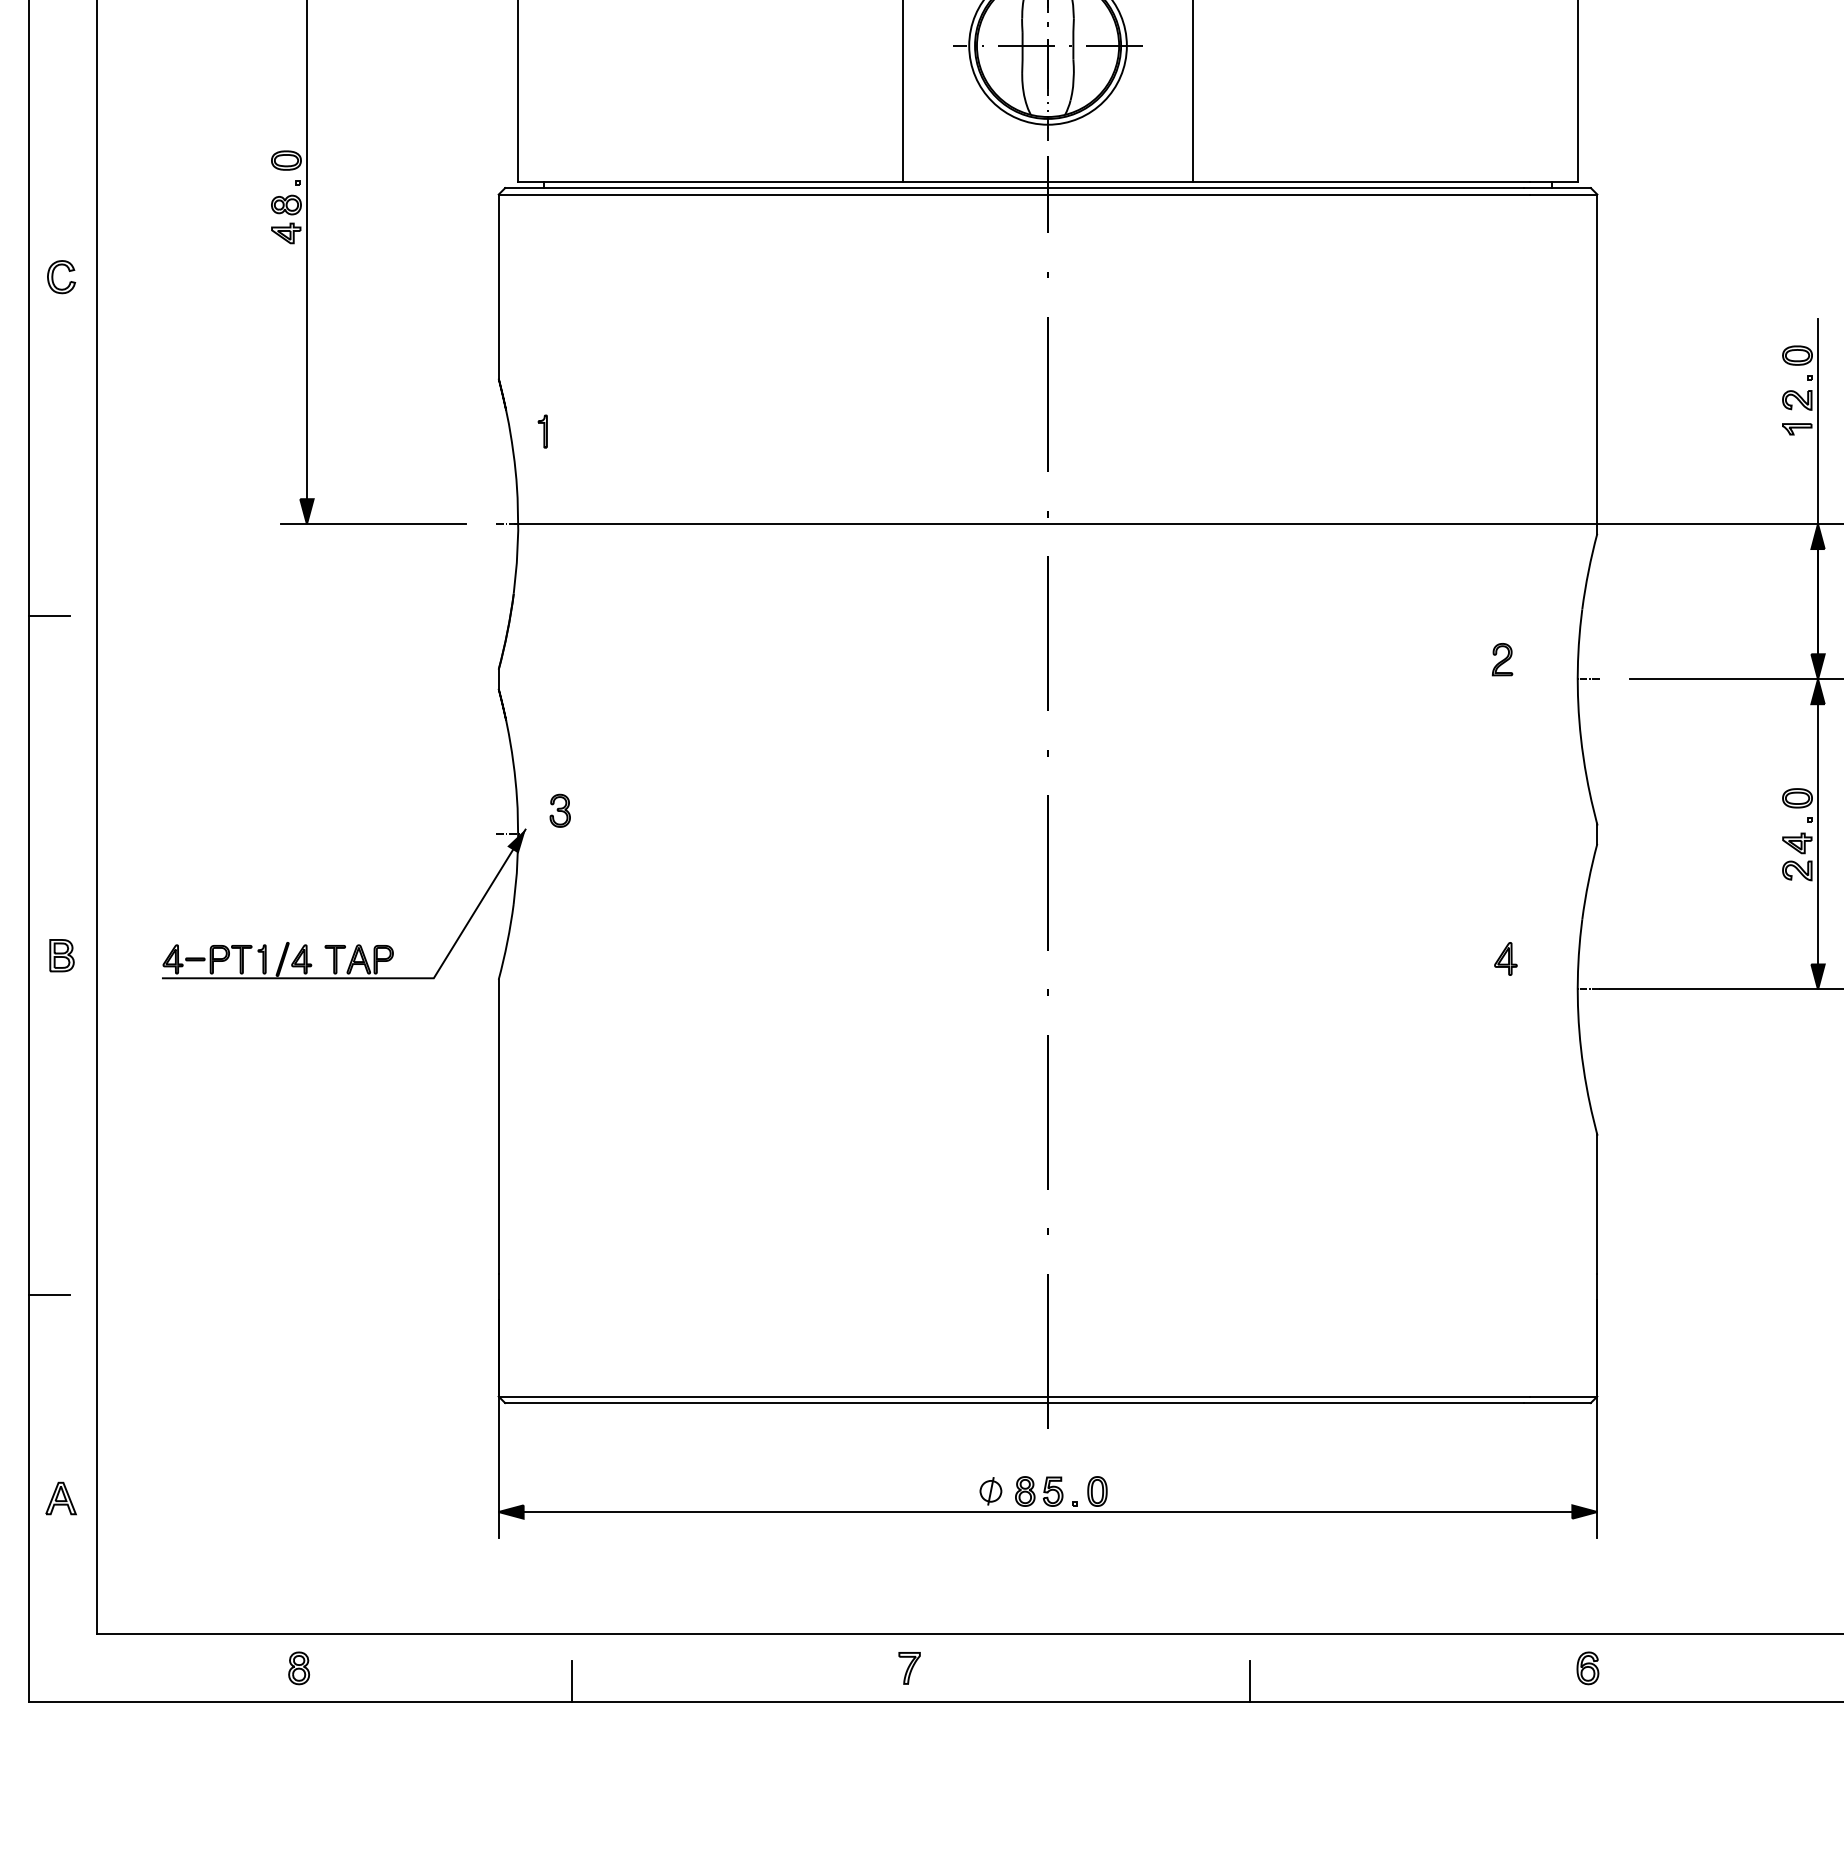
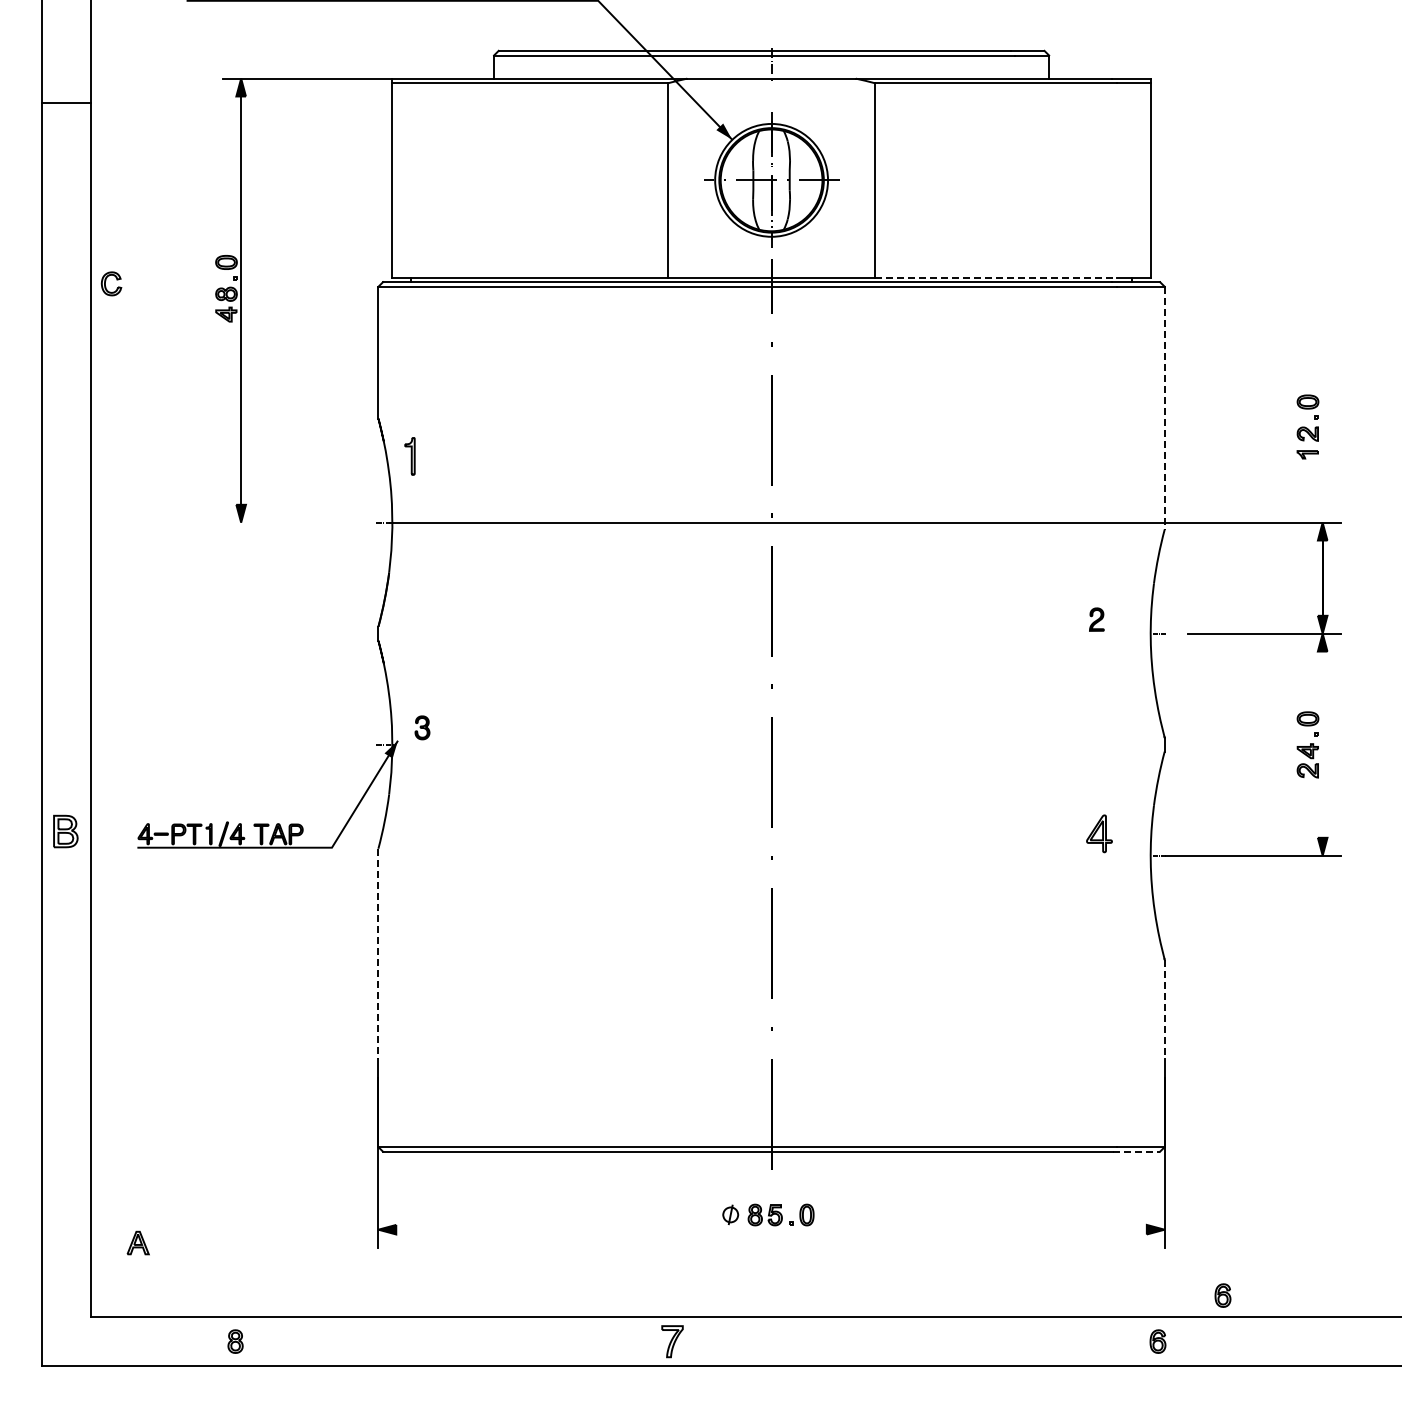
line: (1360, 181) -> (995, 277), solid -> dashed
part: (61, 276) -> (111, 283), moved
line: (1597, 364) -> (1164, 408), solid -> dashed
line: (1817, 420) -> (1322, 448), removed
part: (542, 431) -> (409, 456), size x1.6
line: (373, 523) -> (288, 522), removed
line: (48, 616) -> (56, 588), removed
line: (1817, 834) -> (1322, 744), removed
part: (61, 955) -> (65, 831), size x1.4
part: (1504, 958) -> (1098, 833), size x1.6
line: (498, 1127) -> (378, 954), solid -> dashed
line: (1597, 1204) -> (1164, 1009), solid -> dashed
line: (48, 1295) -> (56, 1074), removed
line: (1557, 1402) -> (1136, 1151), solid -> dashed
part: (60, 1497) -> (137, 1242), moved
line: (1047, 1511) -> (771, 1229), removed
part: (1678, 1603) -> (1222, 1295), added
part: (909, 1668) -> (672, 1341), size x1.4
line: (571, 1680) -> (430, 1350), removed
line: (1250, 1680) -> (916, 1350), removed

